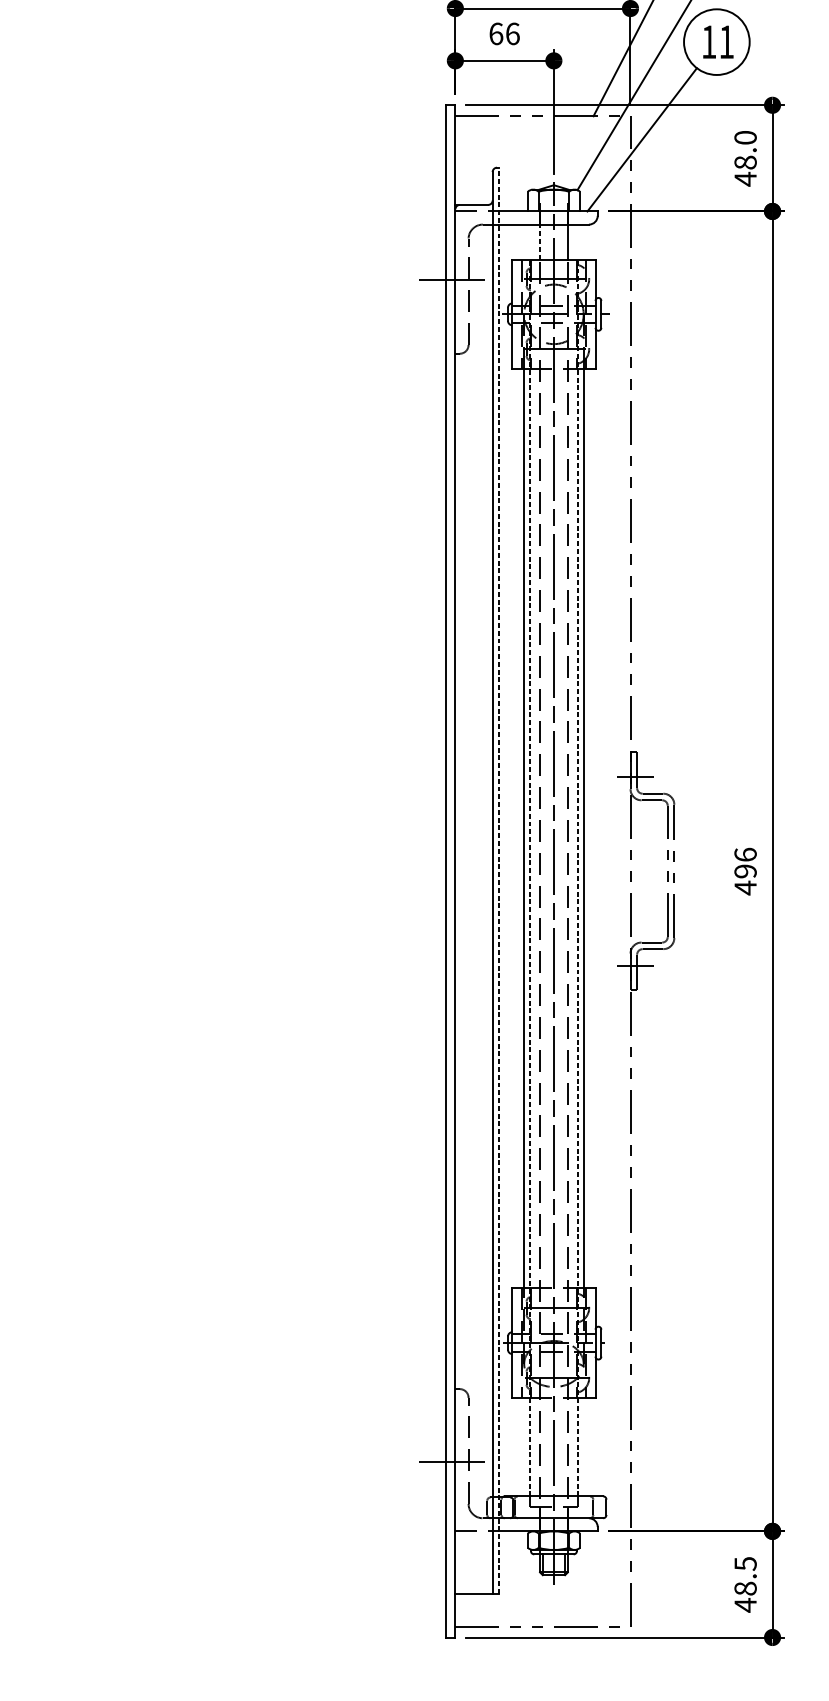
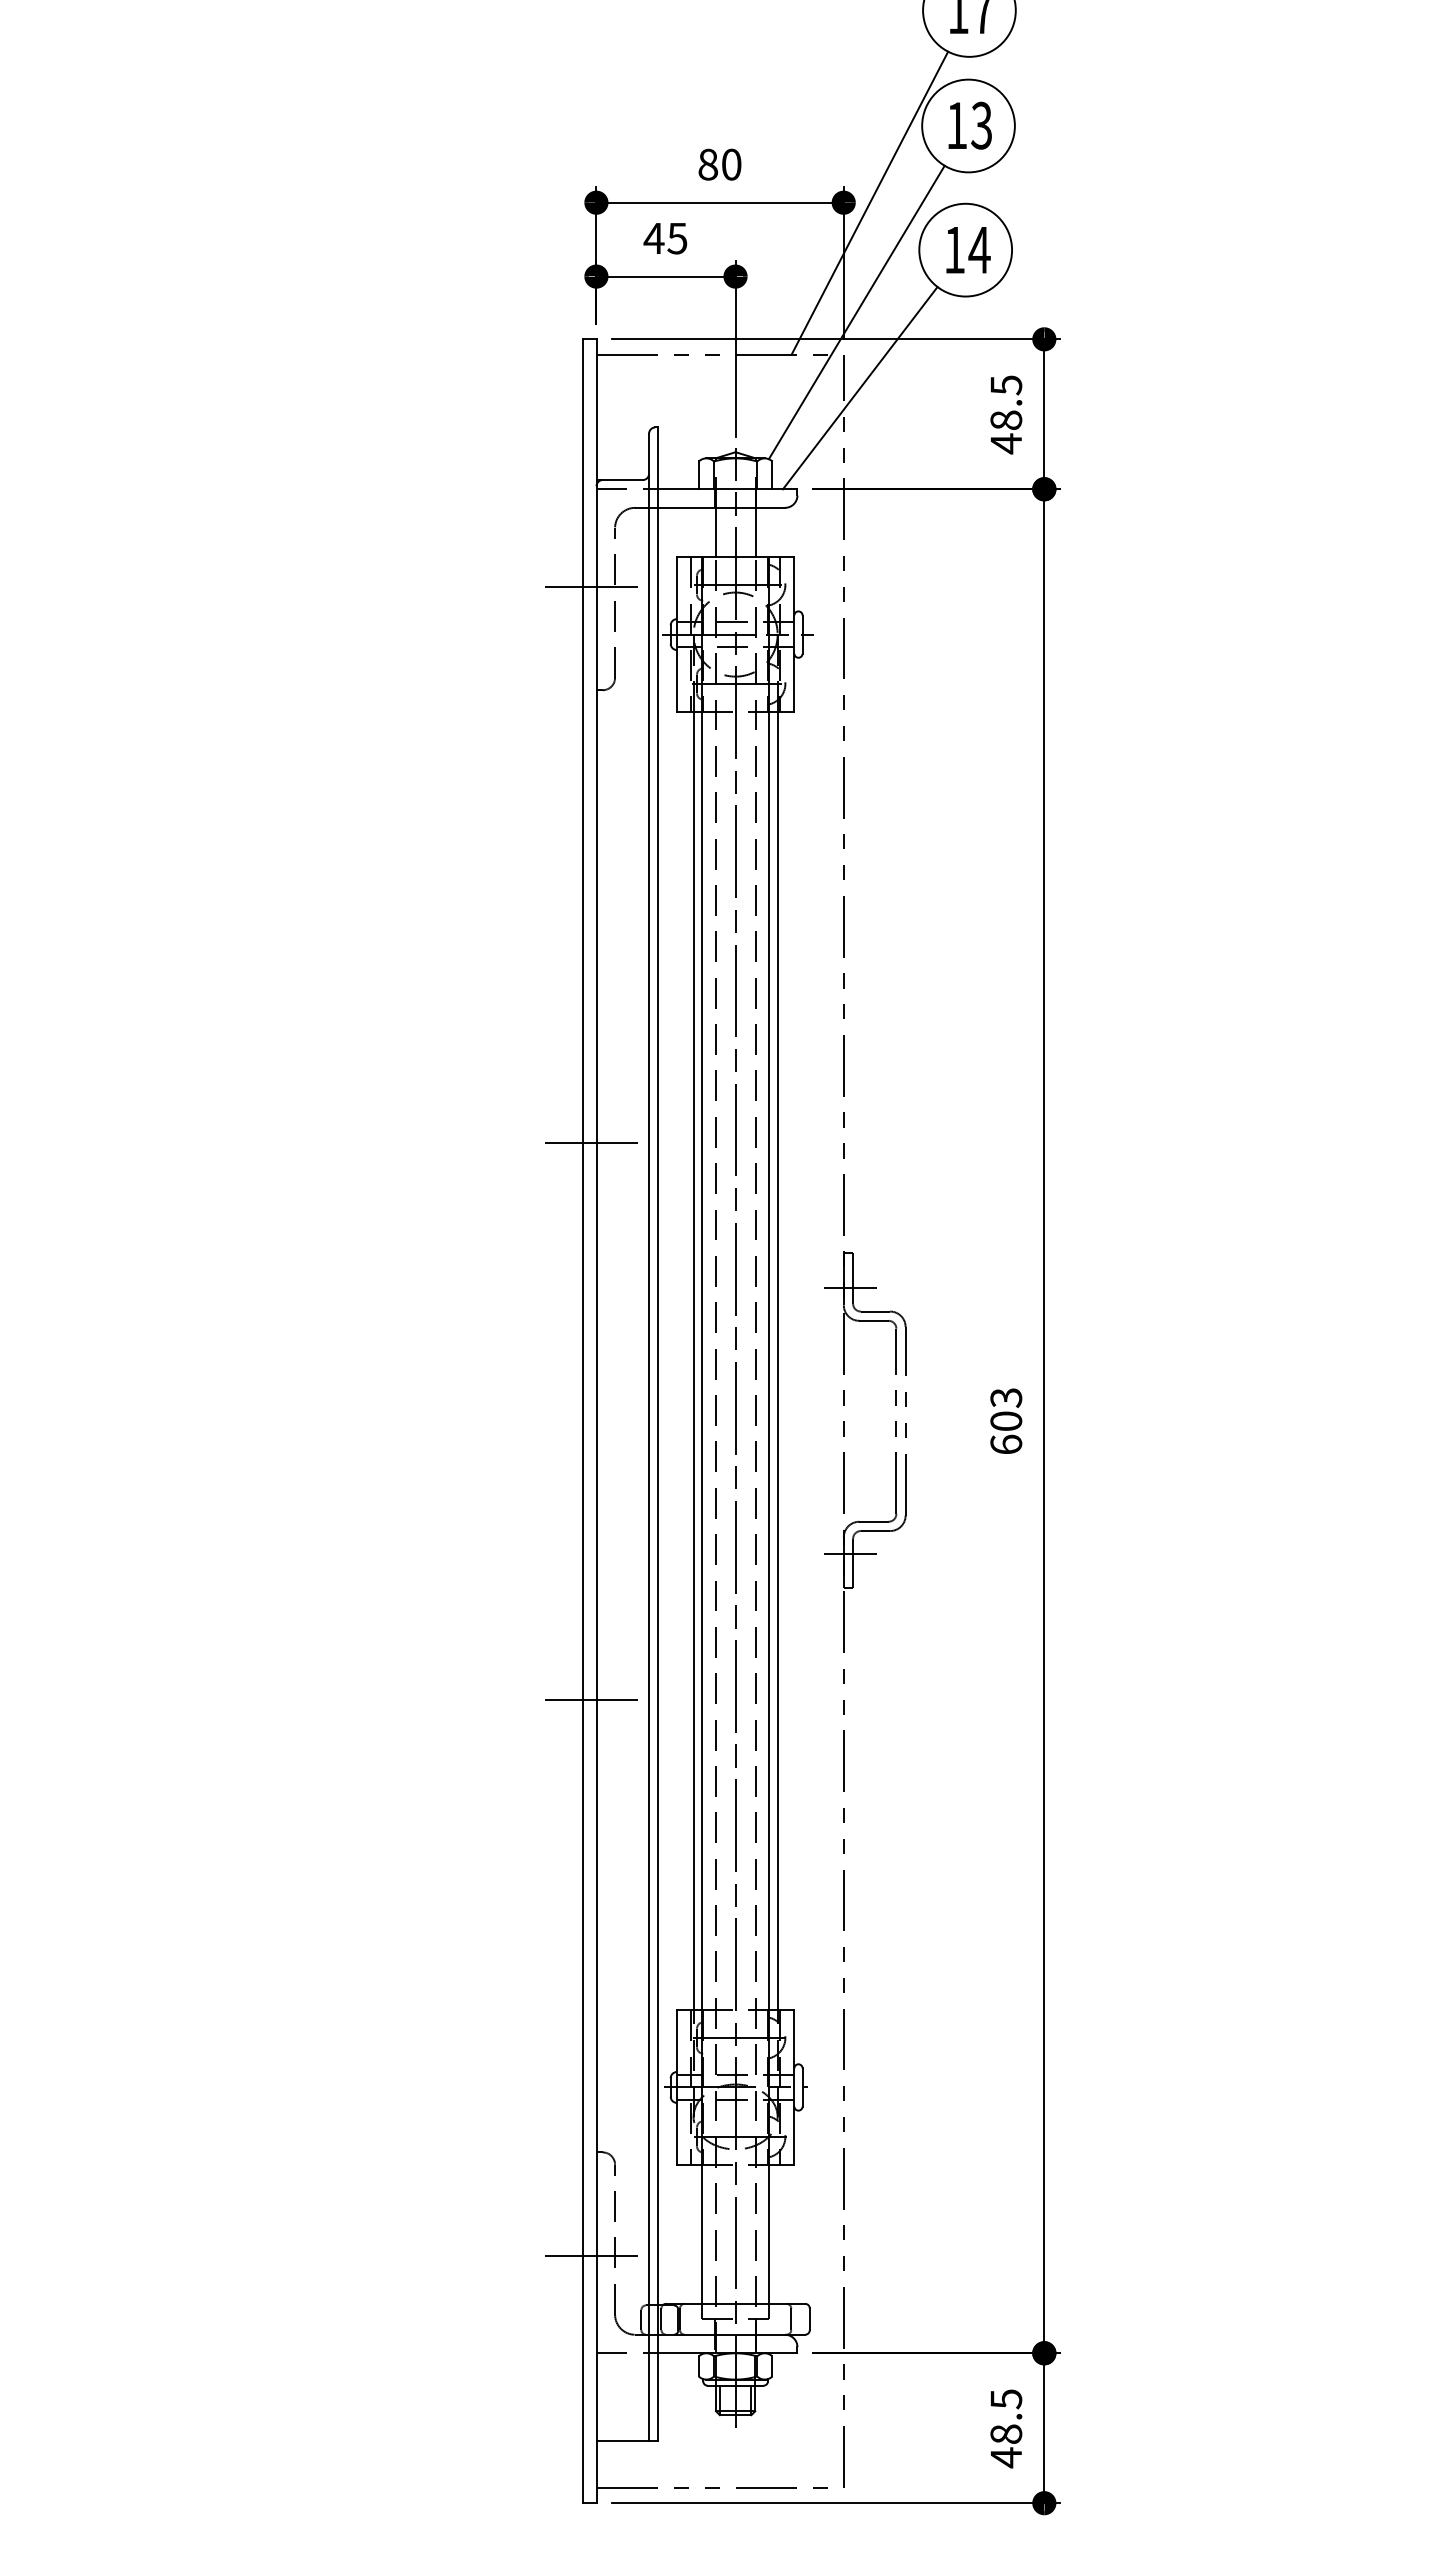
text: (504, 33) -> (665, 238), 66 -> 45
text: (726, 42) -> (979, 250), 11 -> 14
text: (745, 137) -> (1006, 385), 48.0 -> 48.5
line: (539, 242) -> (715, 532), dashed -> solid
line: (453, 674) -> (593, 1143), added
text: (745, 871) -> (1006, 1421), 496 -> 603
line: (530, 877) -> (702, 1430), dashed -> solid
line: (577, 877) -> (769, 1430), dashed -> solid
line: (499, 880) -> (658, 1434), dashed -> solid
line: (453, 1068) -> (593, 1699), added

